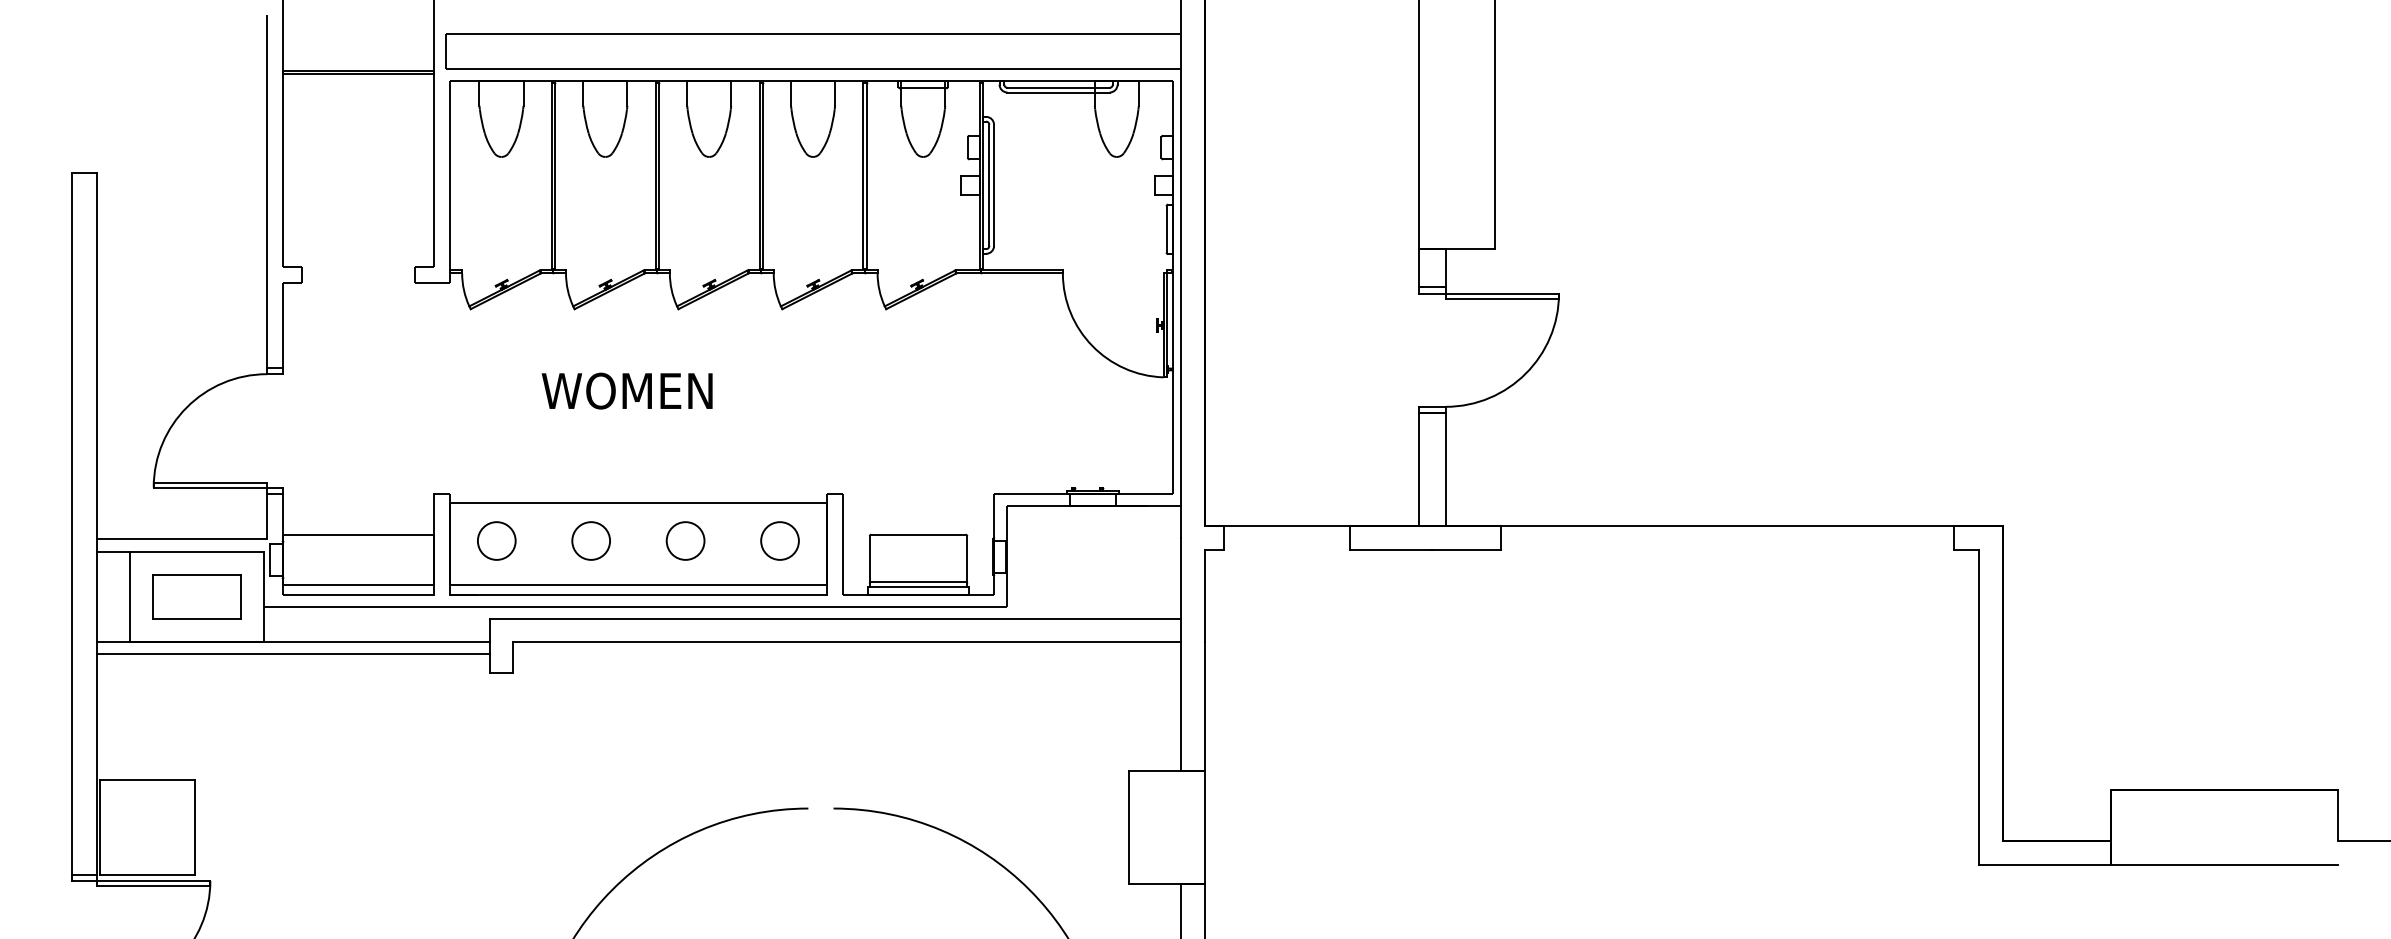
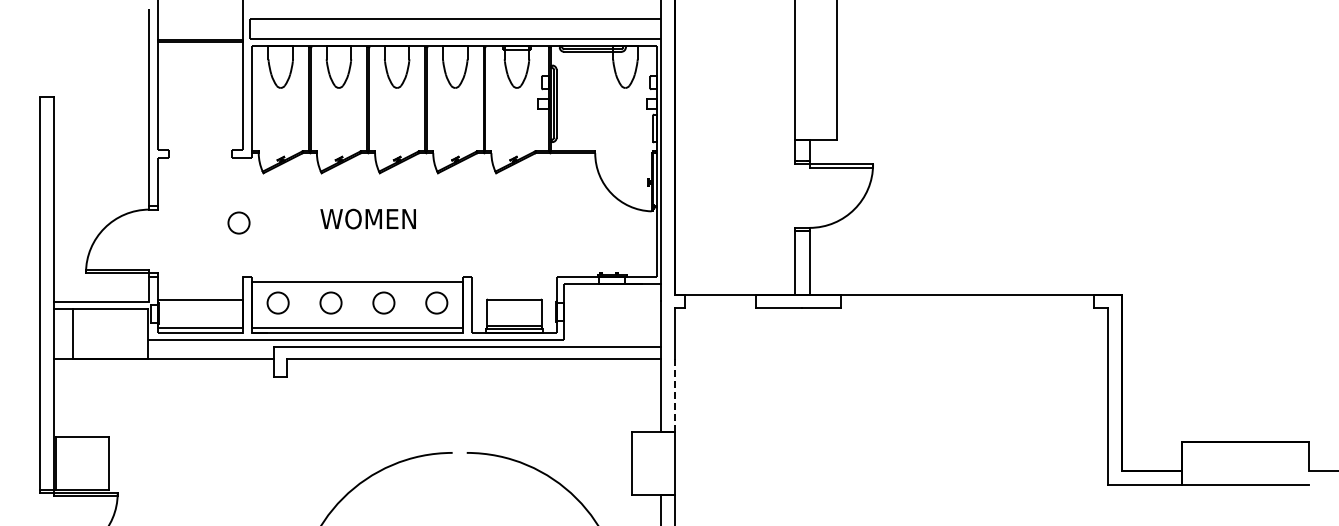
text: (625, 390) -> (367, 218), moved
circle: (425, 397) -> (238, 222), added
part: (197, 597) -> (110, 334), removed
line: (293, 654) -> (164, 366), removed
line: (1204, 706) -> (674, 395), solid -> dashed

